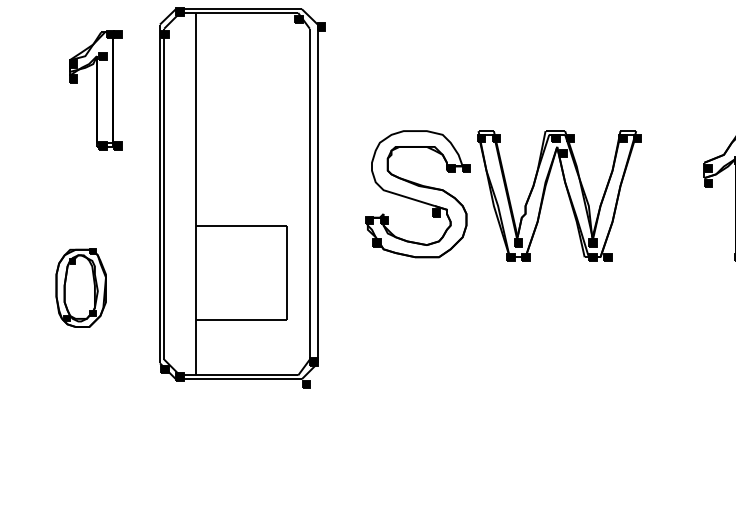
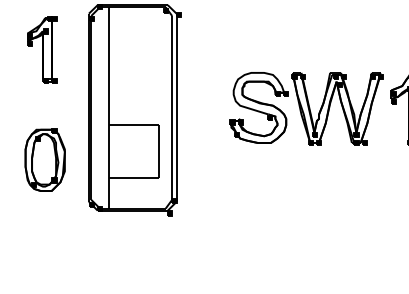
part: (96, 89) -> (42, 49), moved
part: (502, 195) -> (306, 108), moved
part: (80, 286) -> (44, 159), size x1.43

